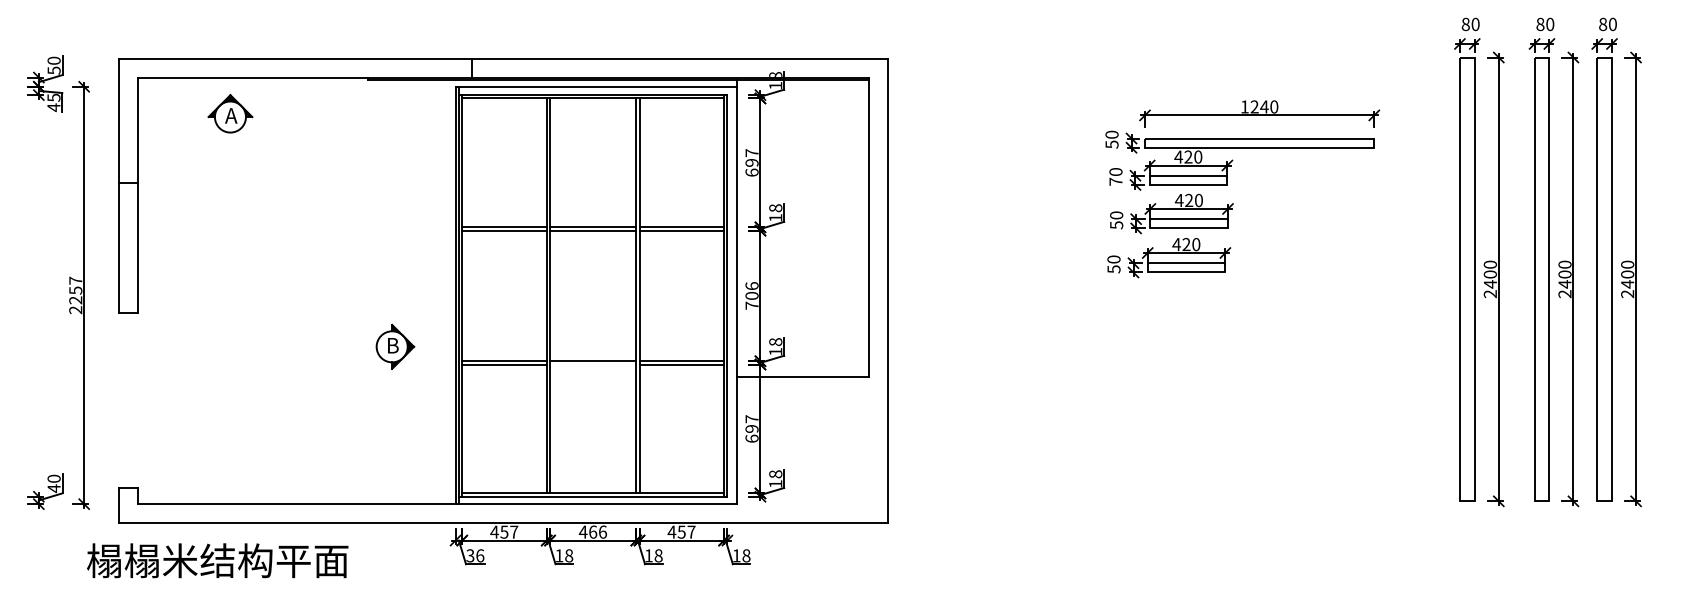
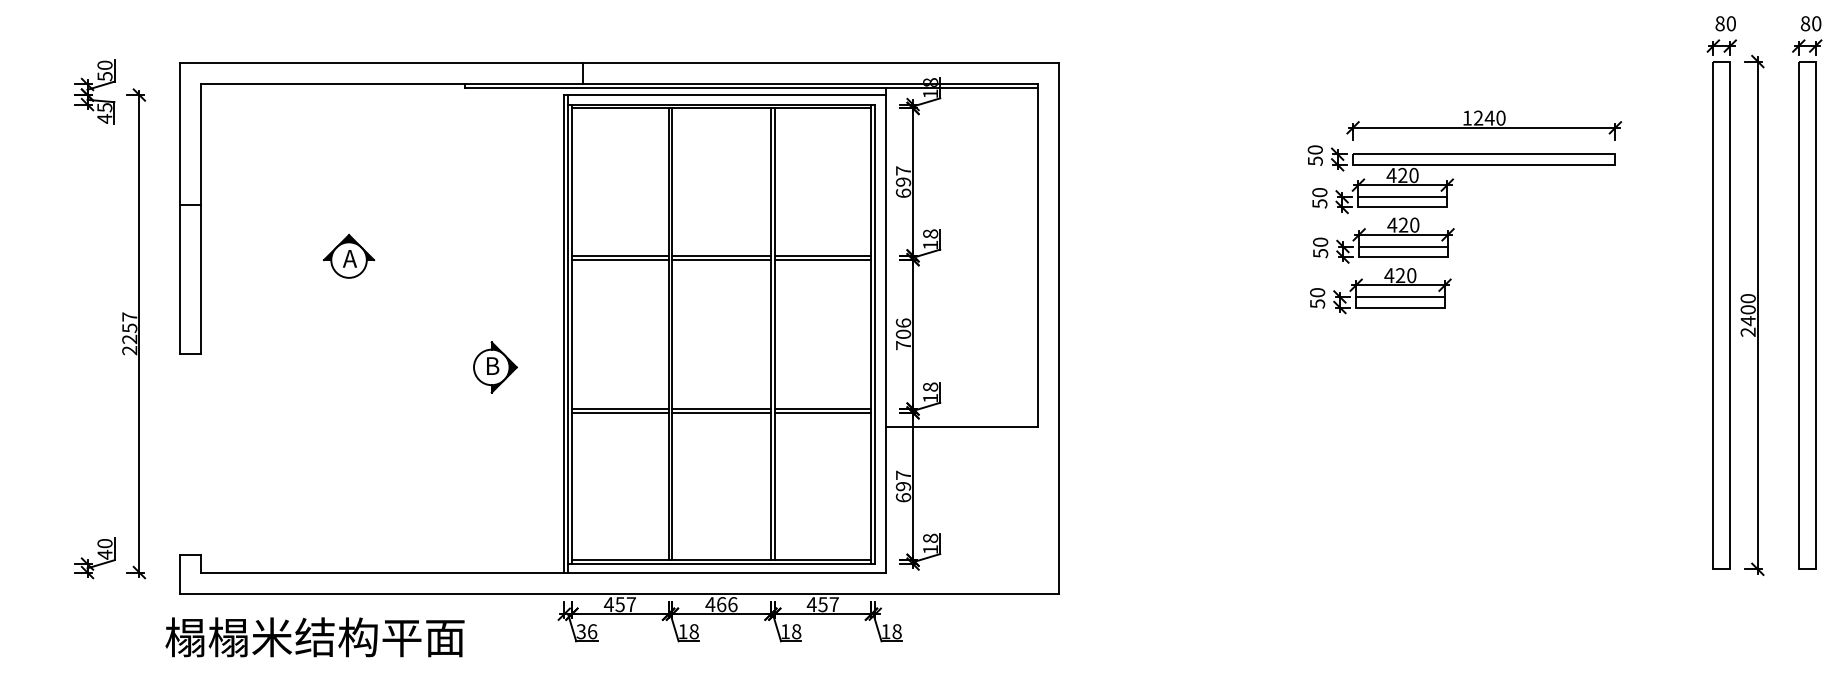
part: (230, 113) -> (349, 256), moved
text: (1115, 181) -> (1319, 203), 70 -> 50
part: (395, 346) -> (495, 367), moved
line: (593, 364) -> (722, 412), added
text: (217, 560) -> (314, 637), moved

